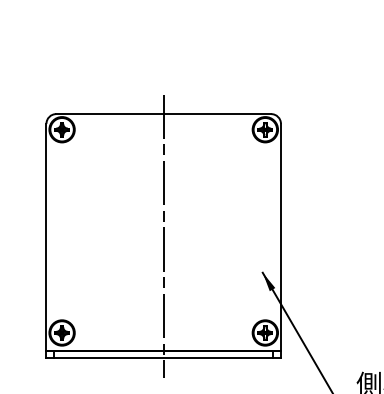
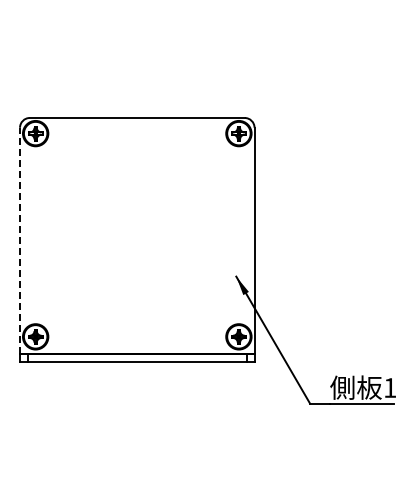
line: (163, 235) -> (137, 239), removed
line: (46, 236) -> (20, 240), solid -> dashed

